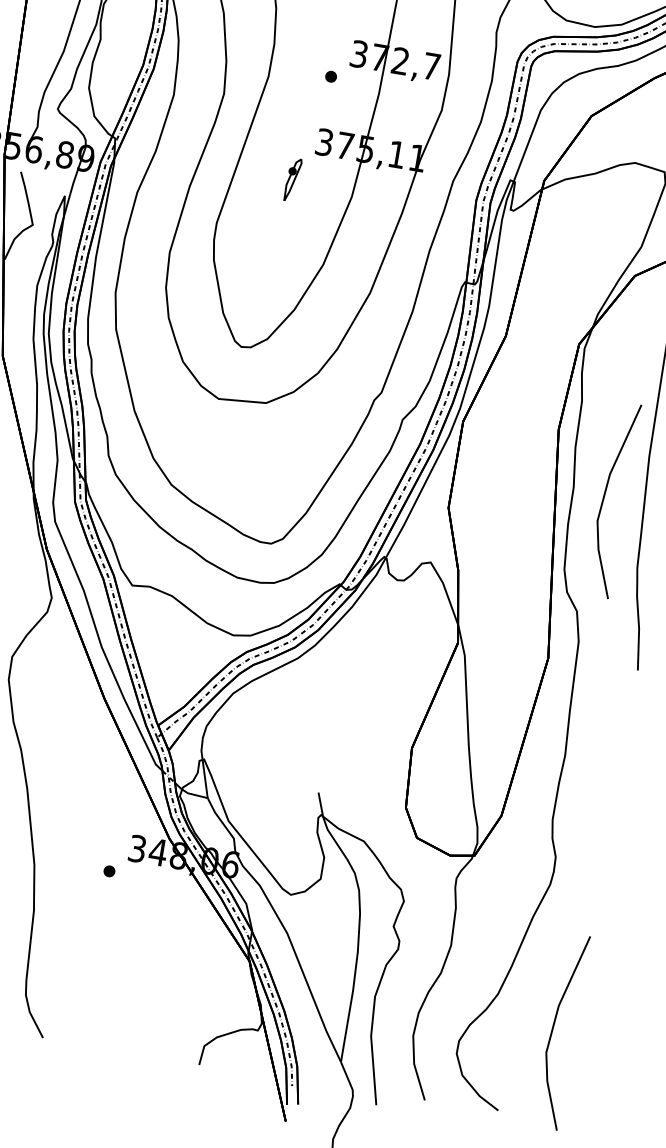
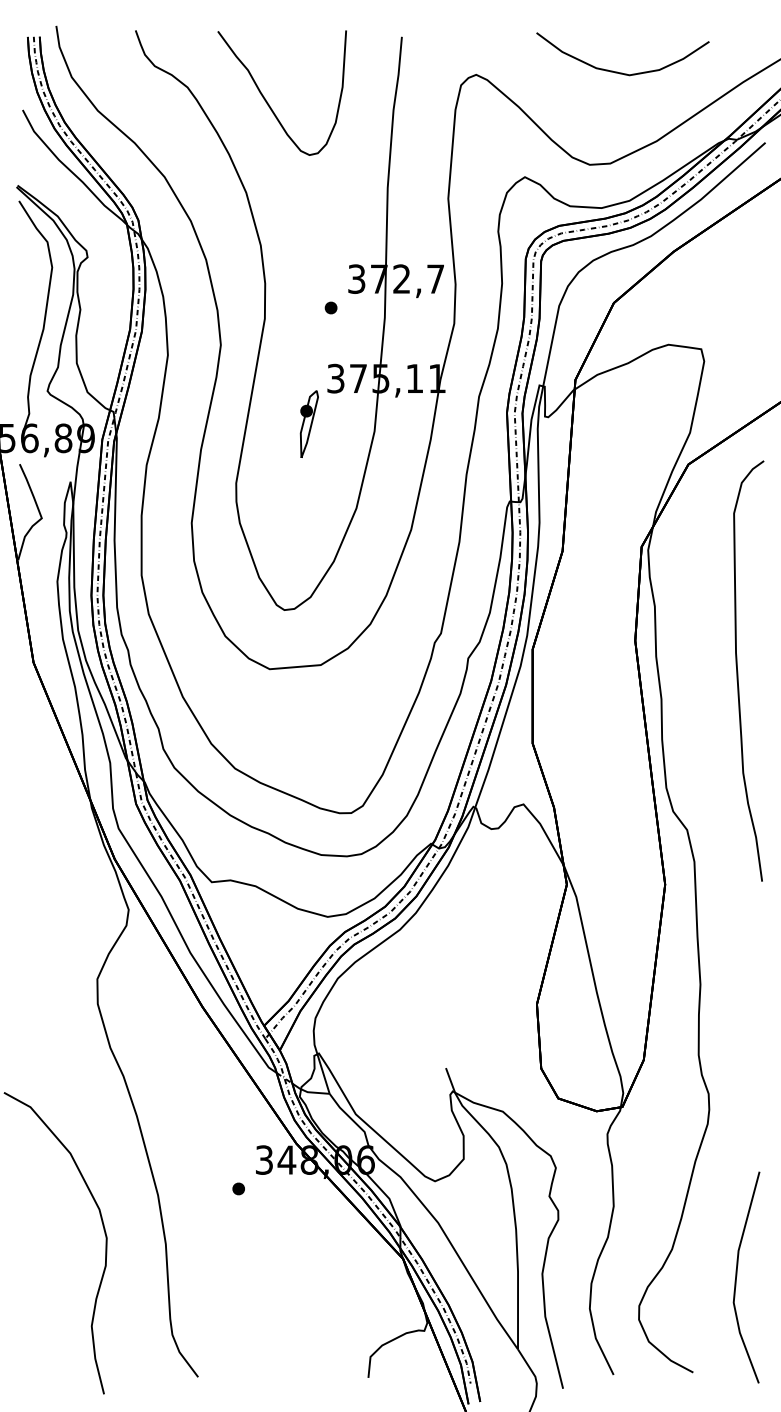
part: (292, 179) -> (308, 423), size x1.43
line: (605, 497) -> (696, 704), removed

